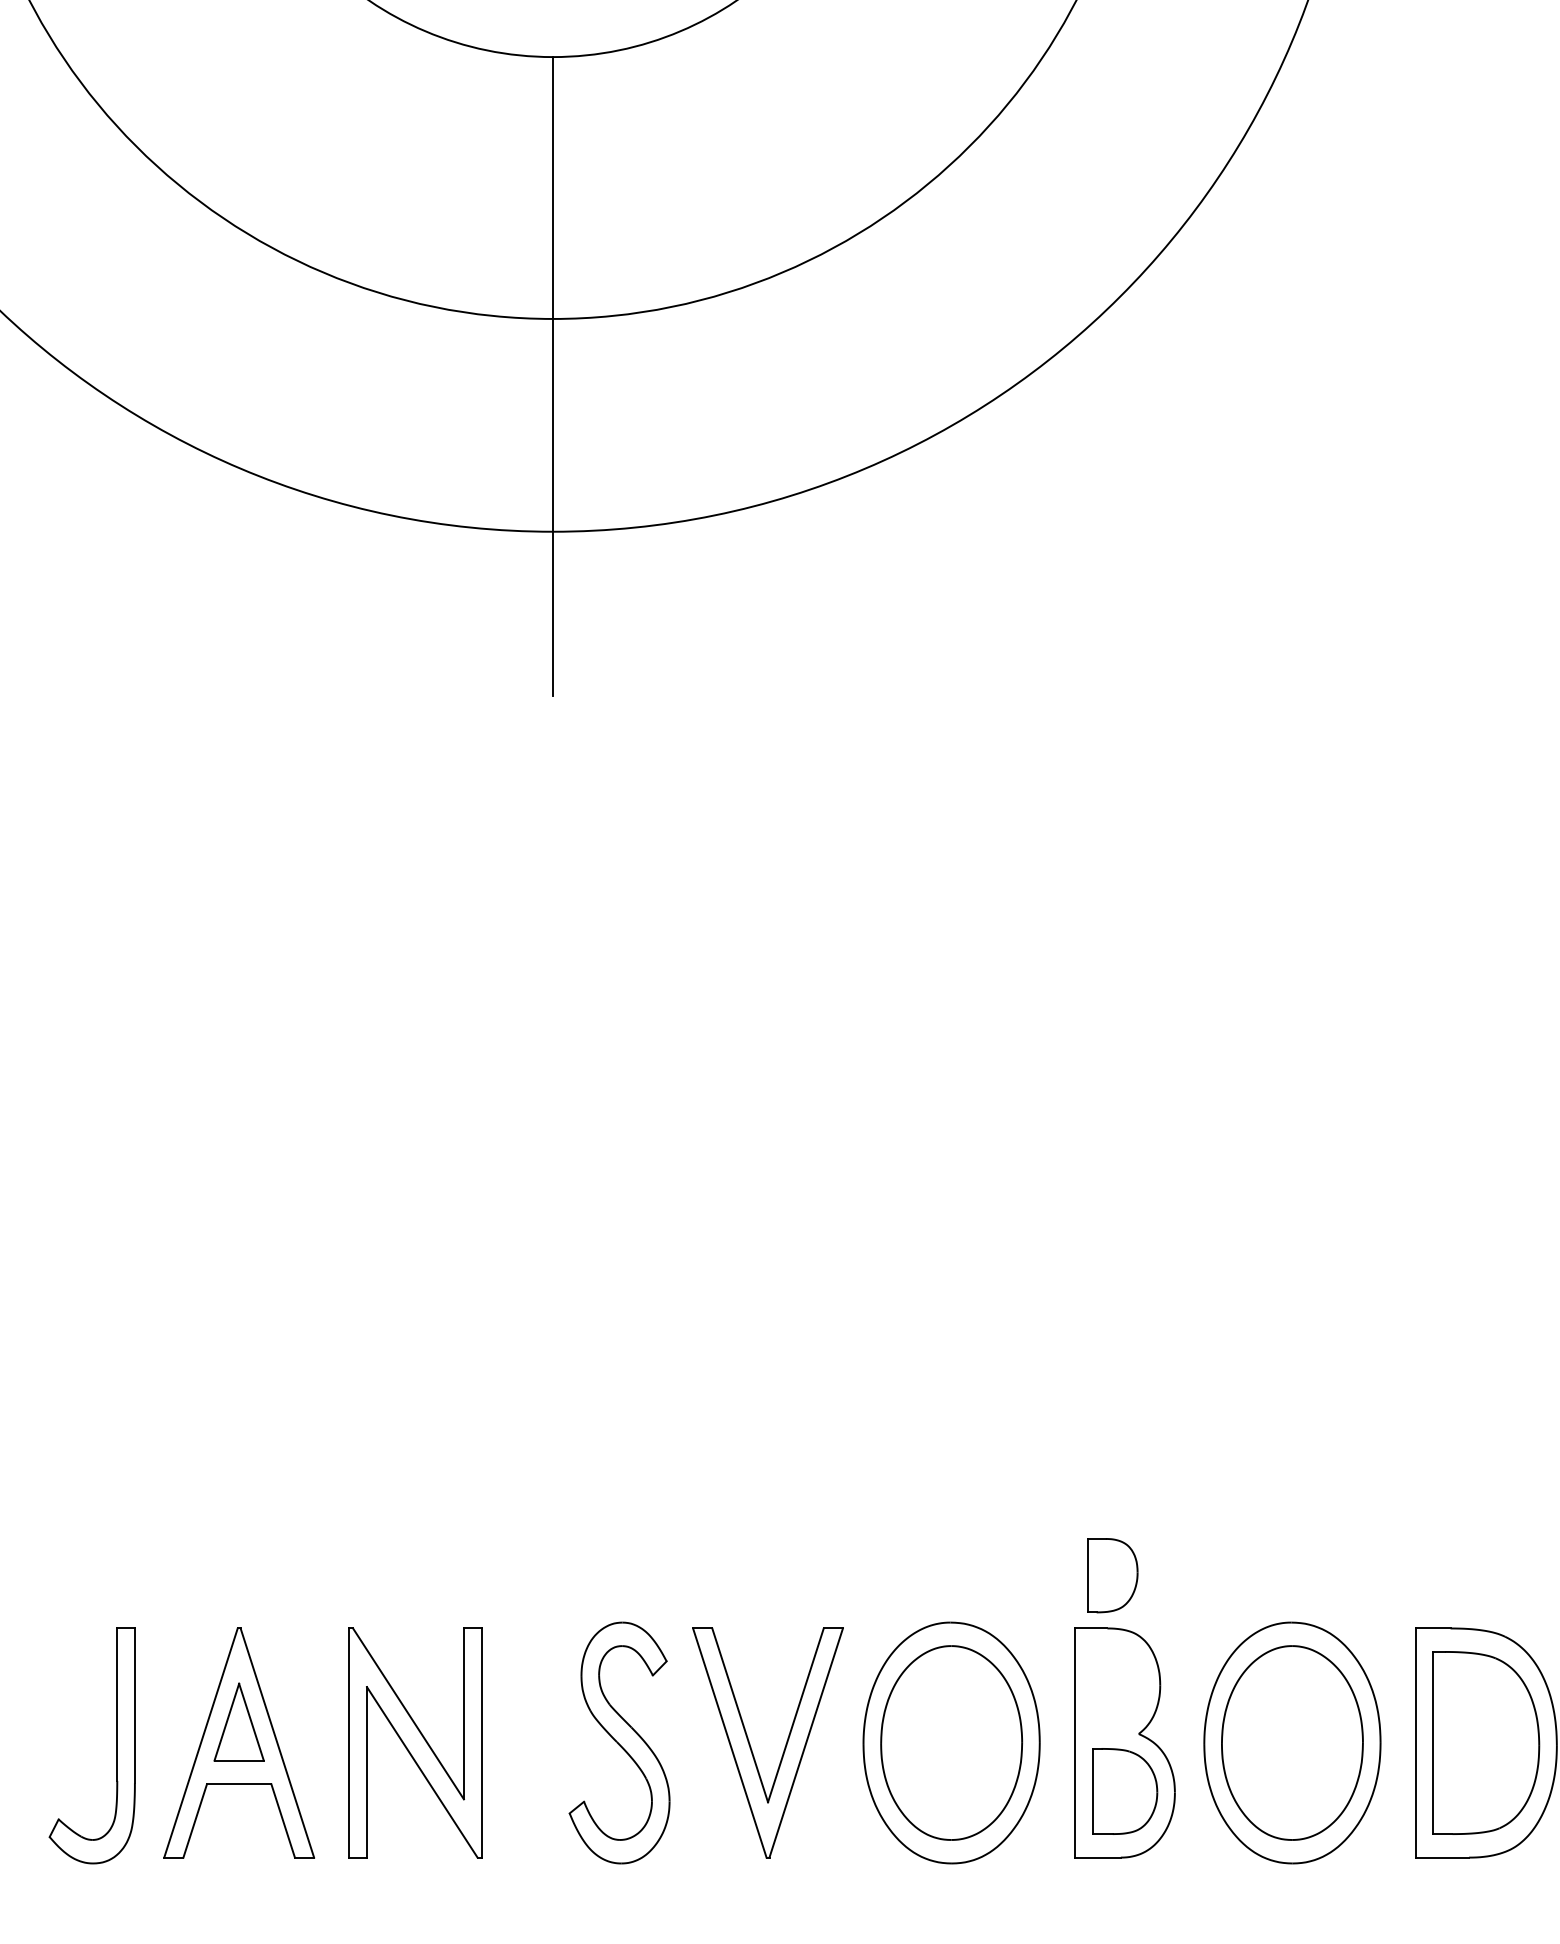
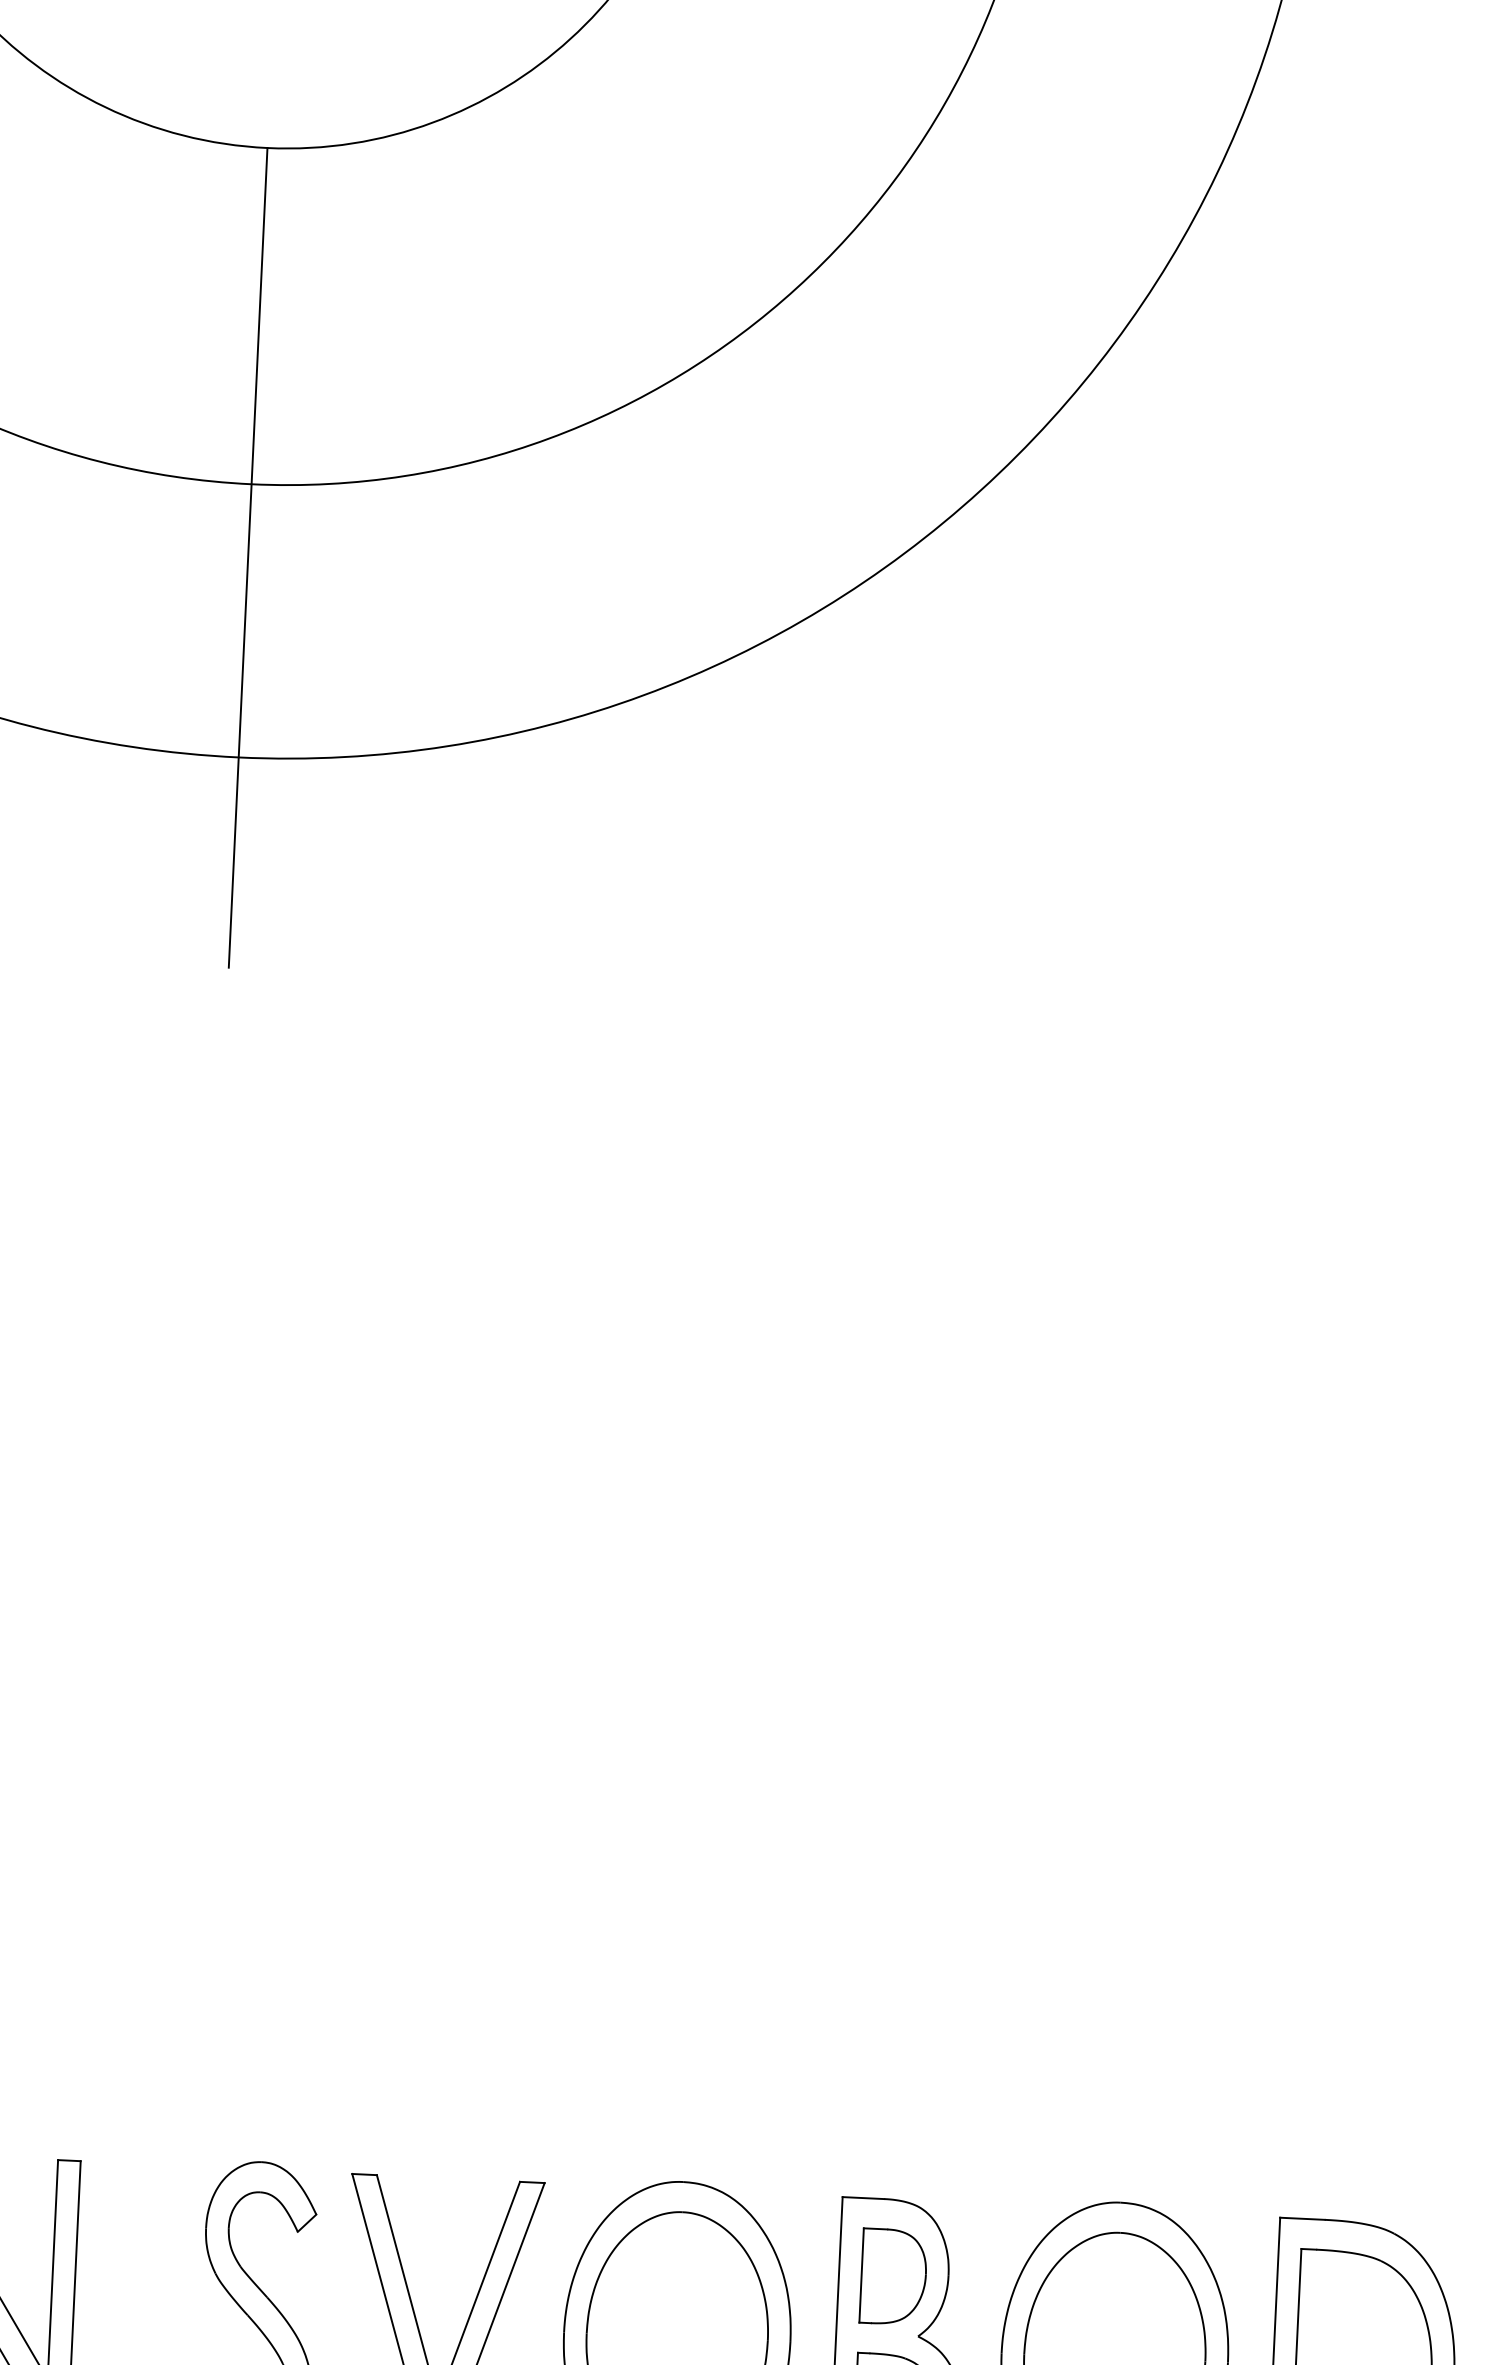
part: (1112, 1575) -> (893, 2276), moved

